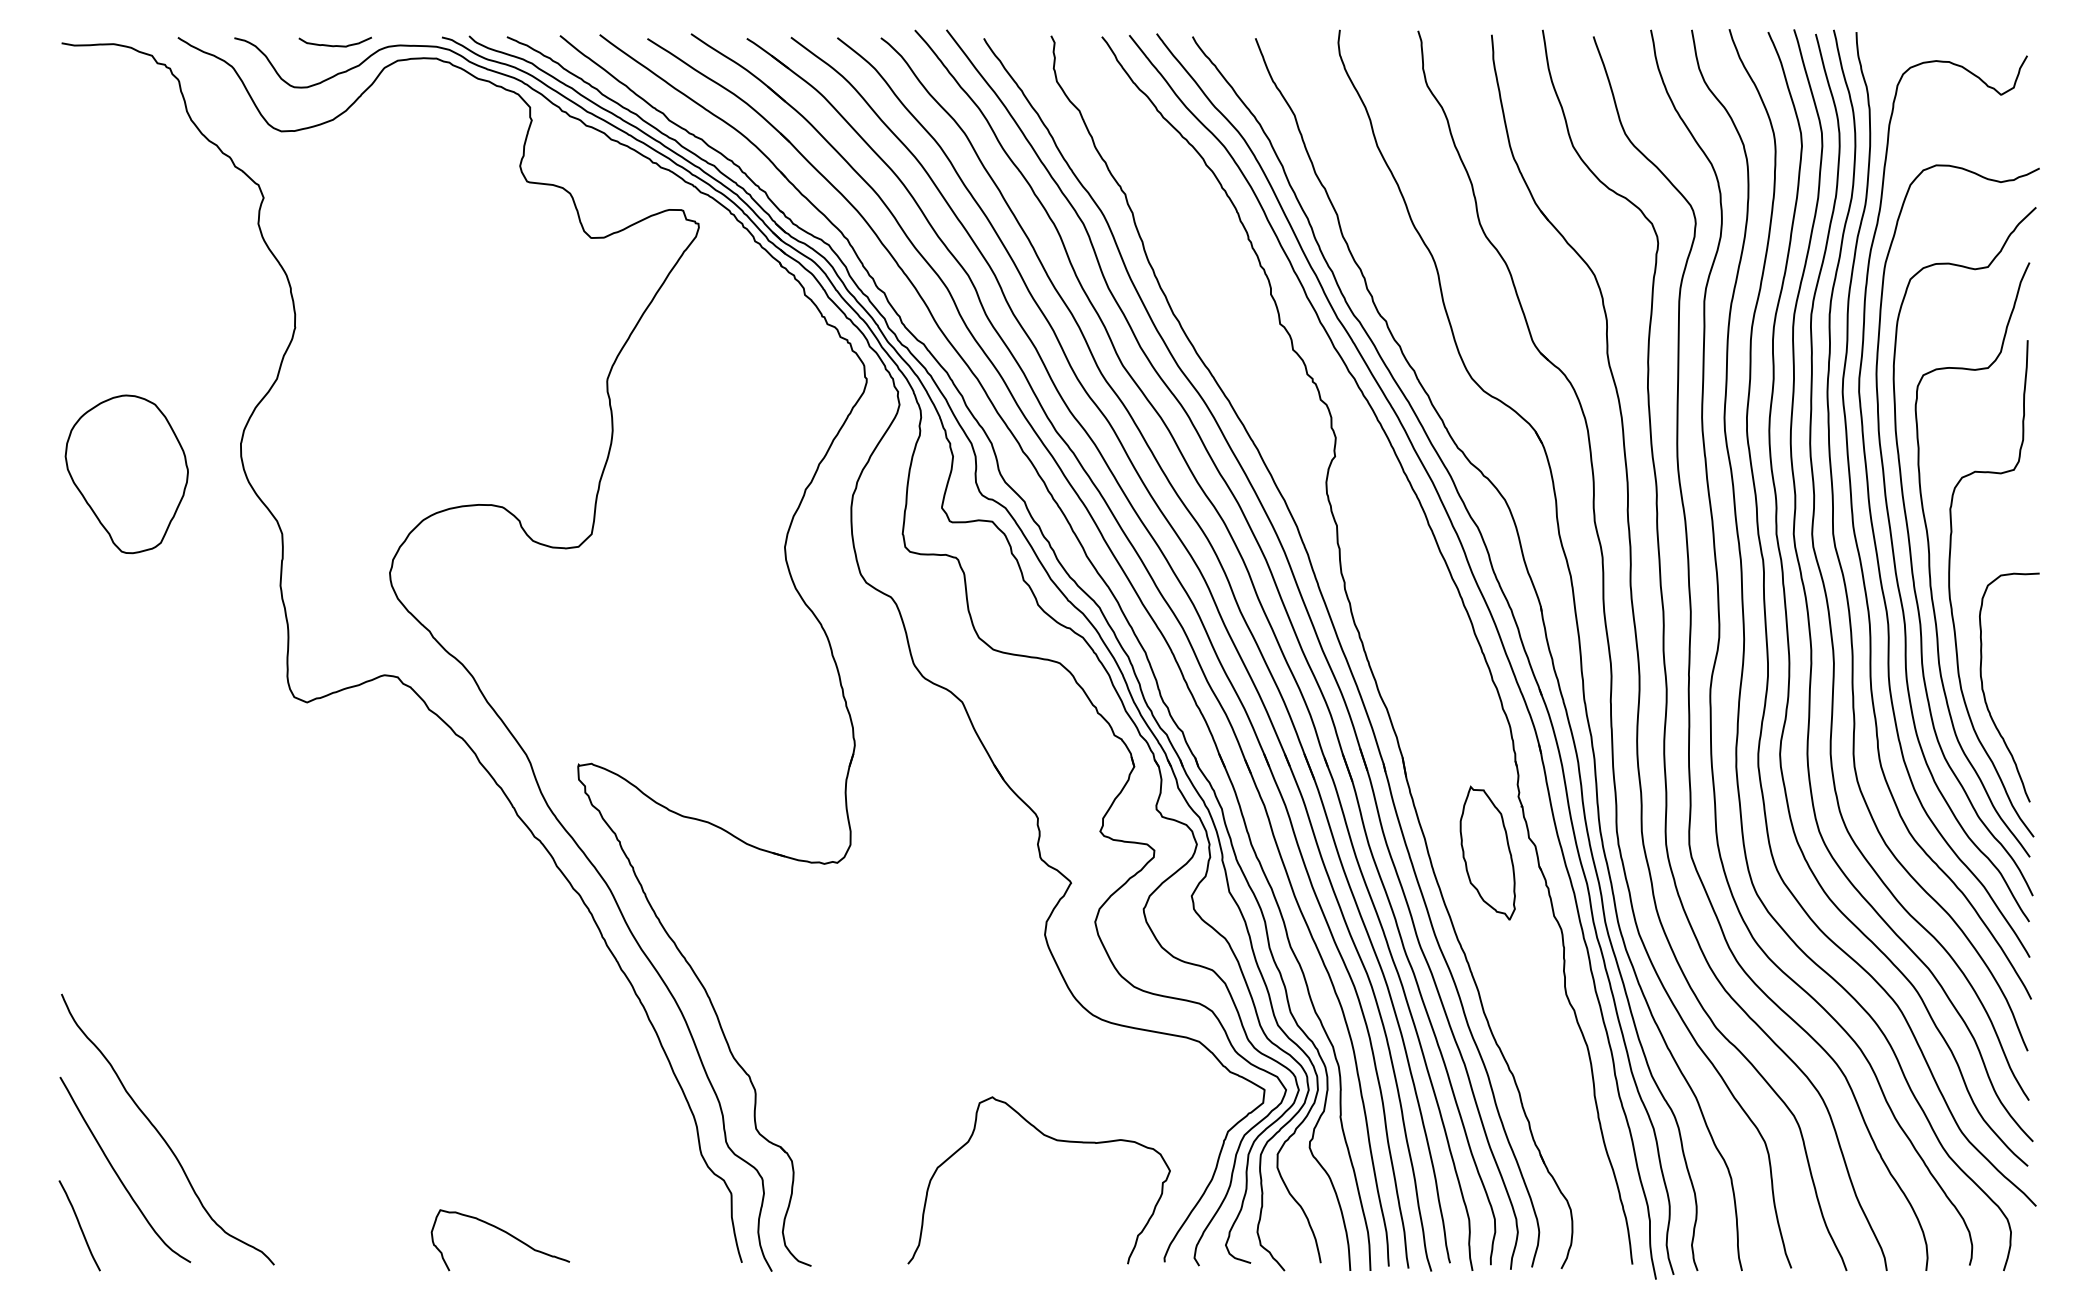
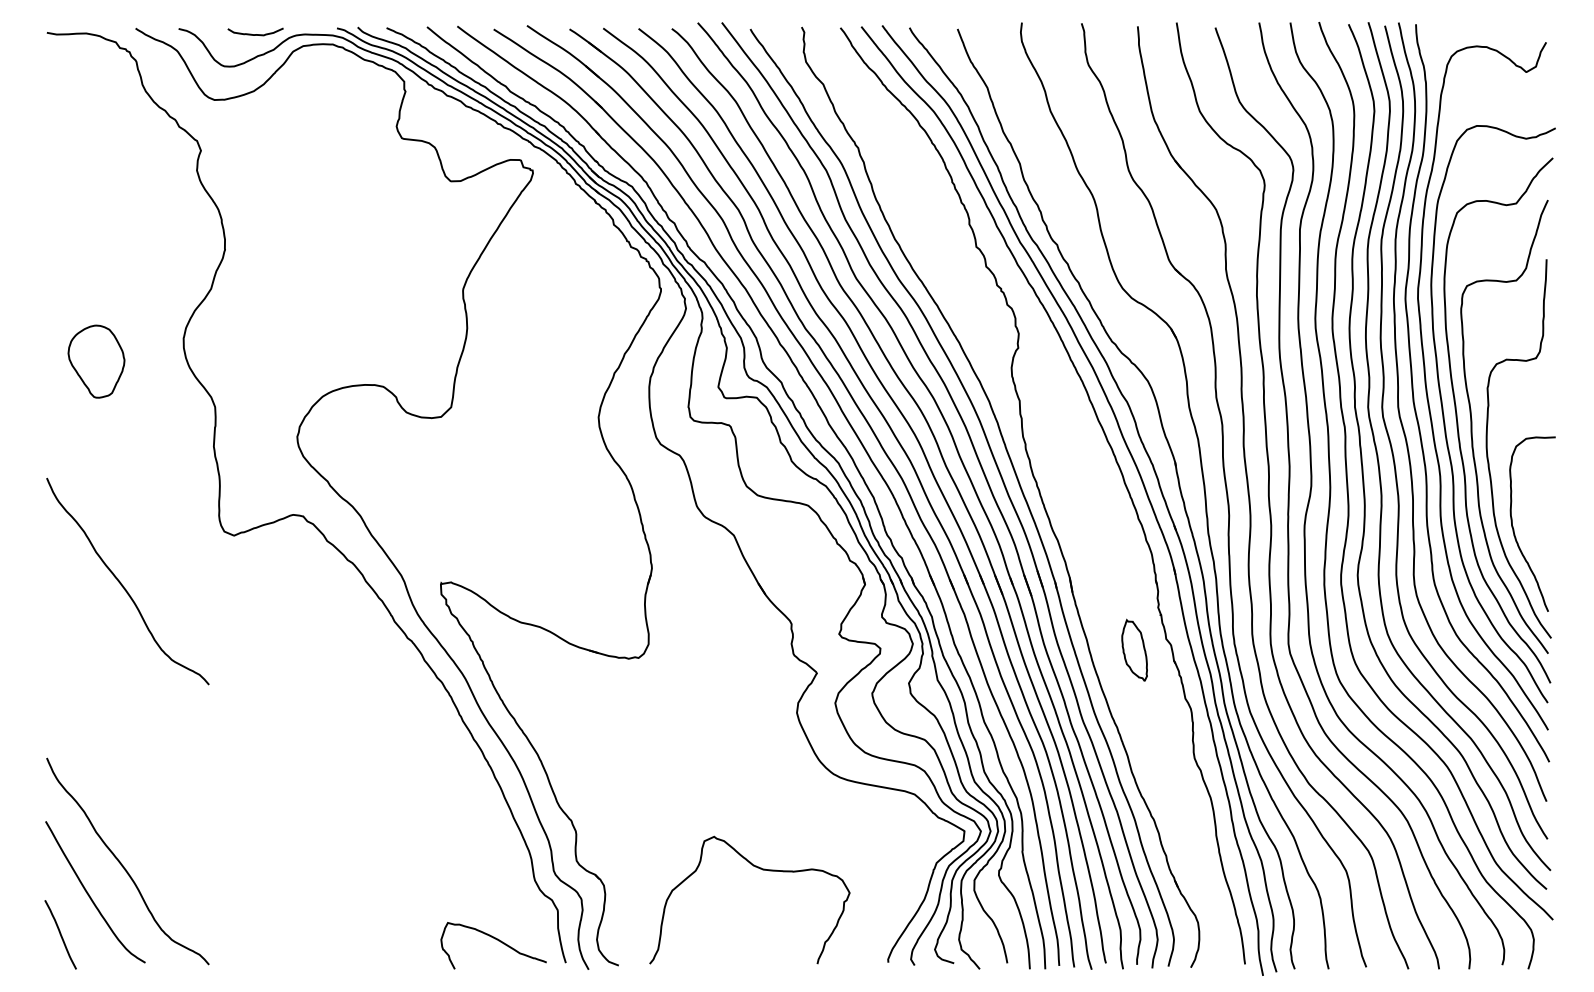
part: (126, 474) -> (96, 361), size x0.6
curve: (161, 767) -> (123, 585), added
part: (1487, 852) -> (1134, 650), size x0.6
curve: (1054, 1140) -> (761, 869), moved
curve: (504, 1232) -> (496, 939), moved

